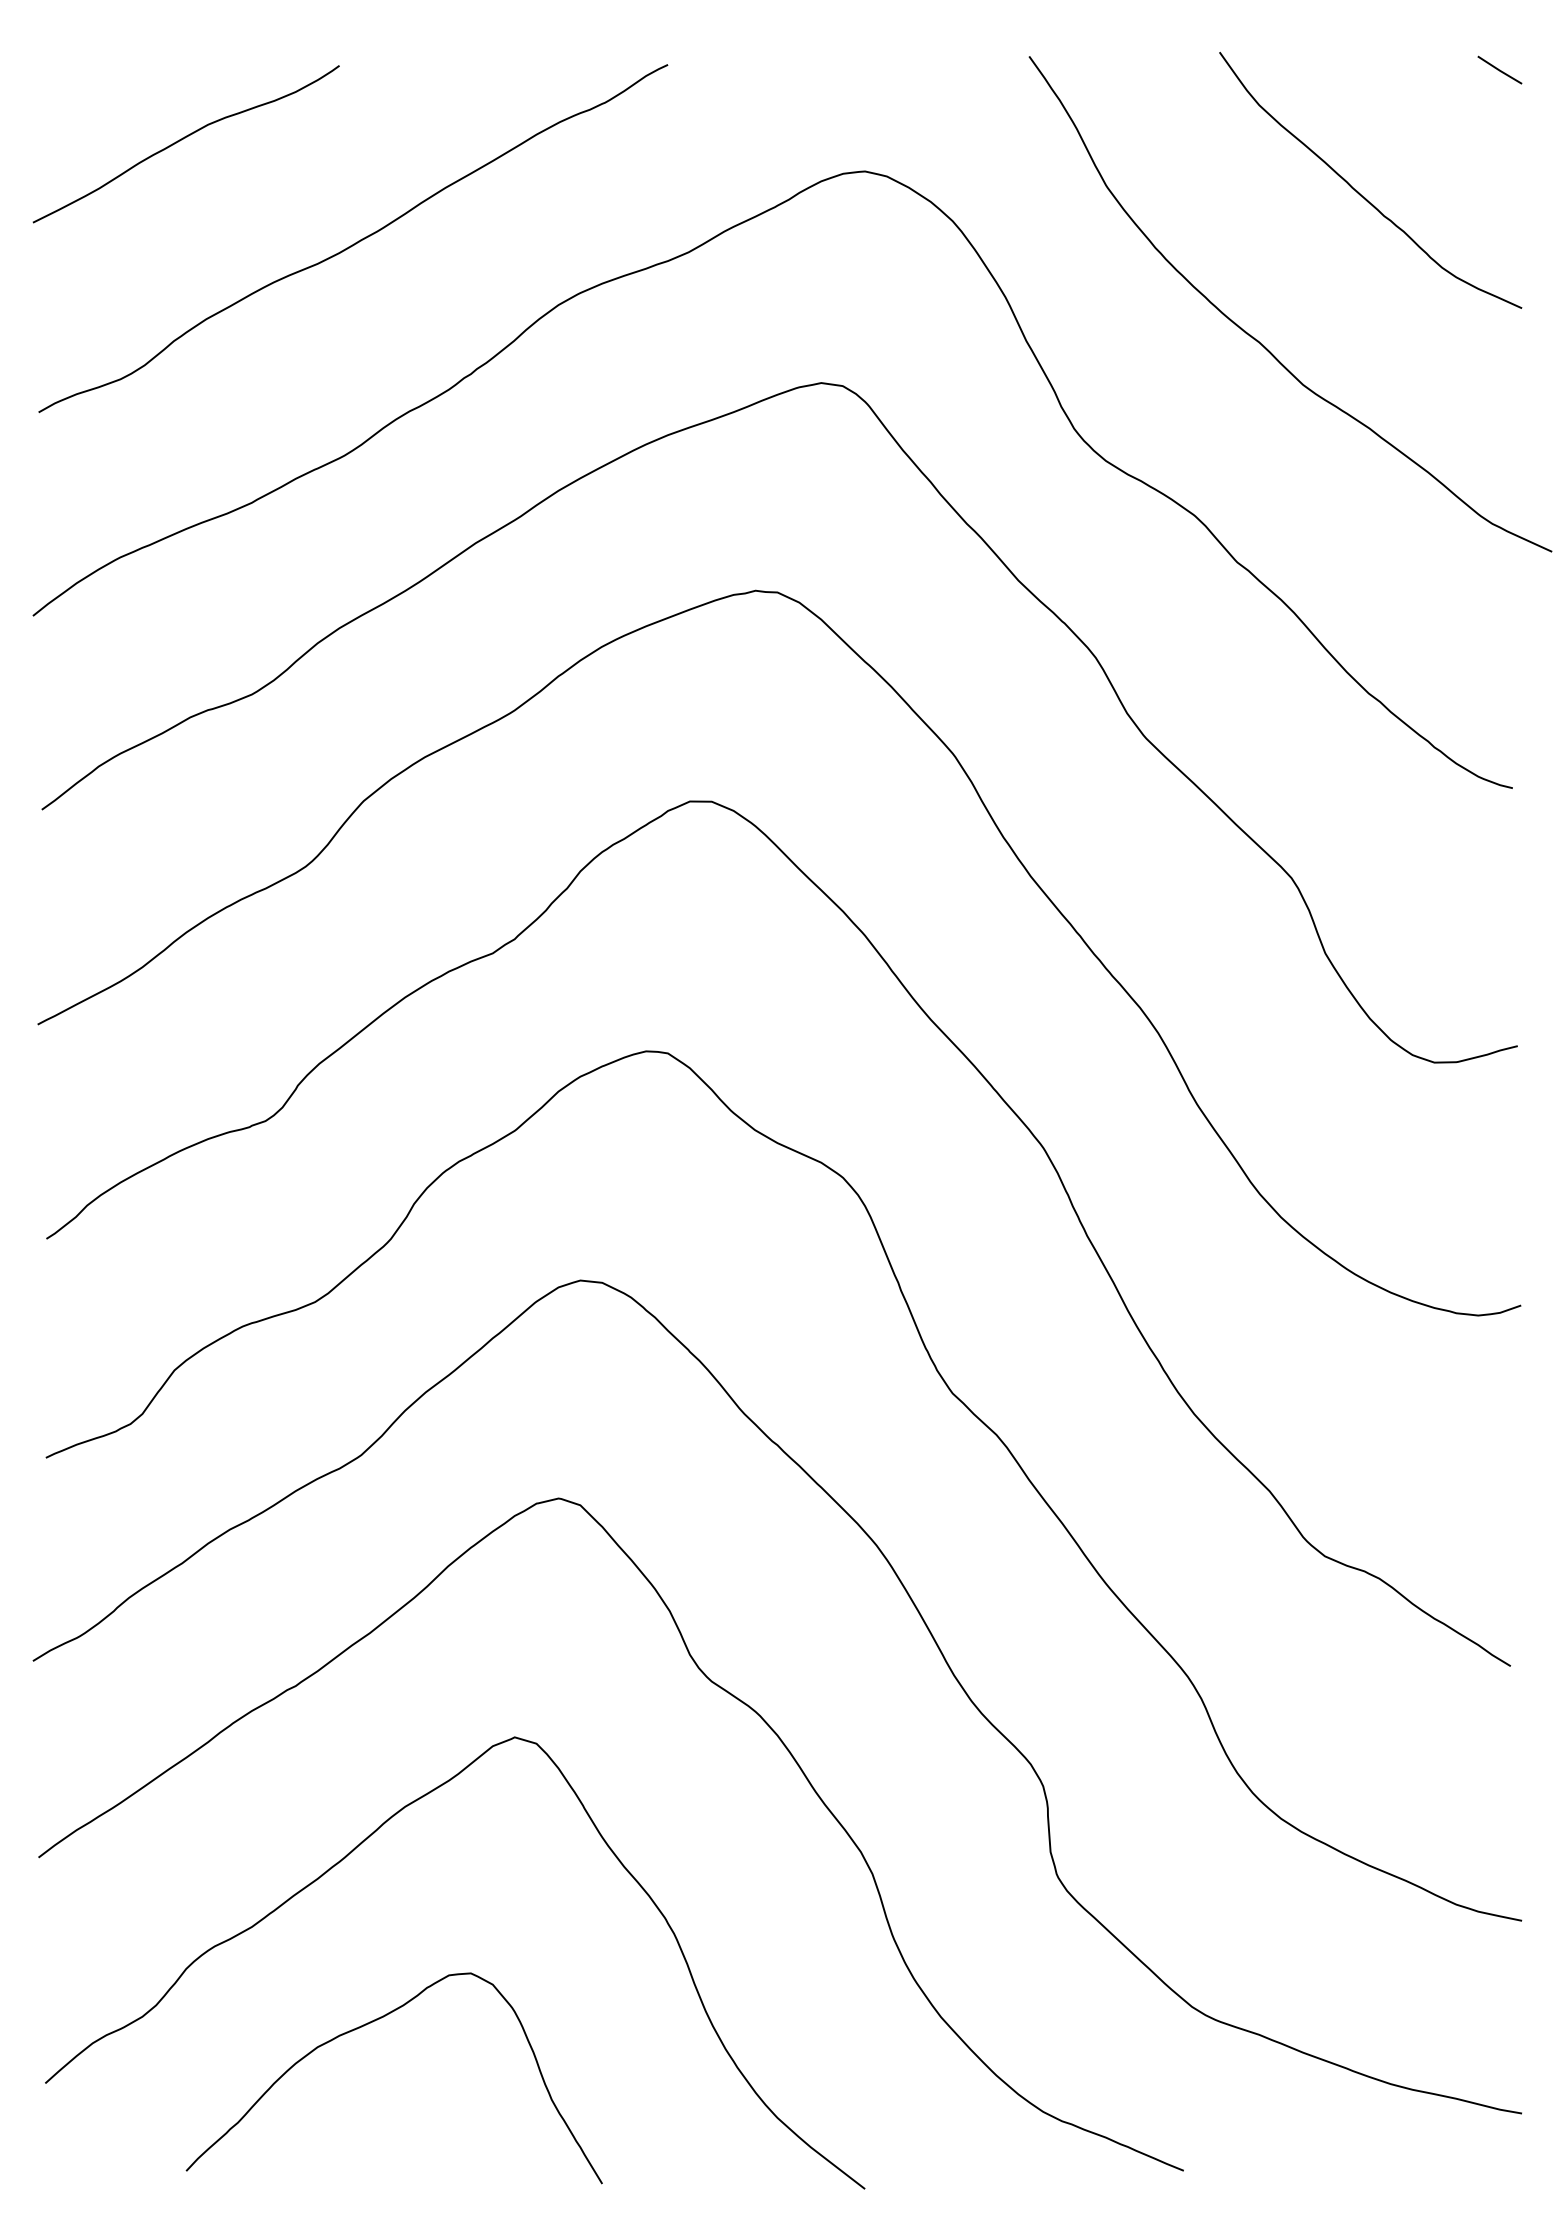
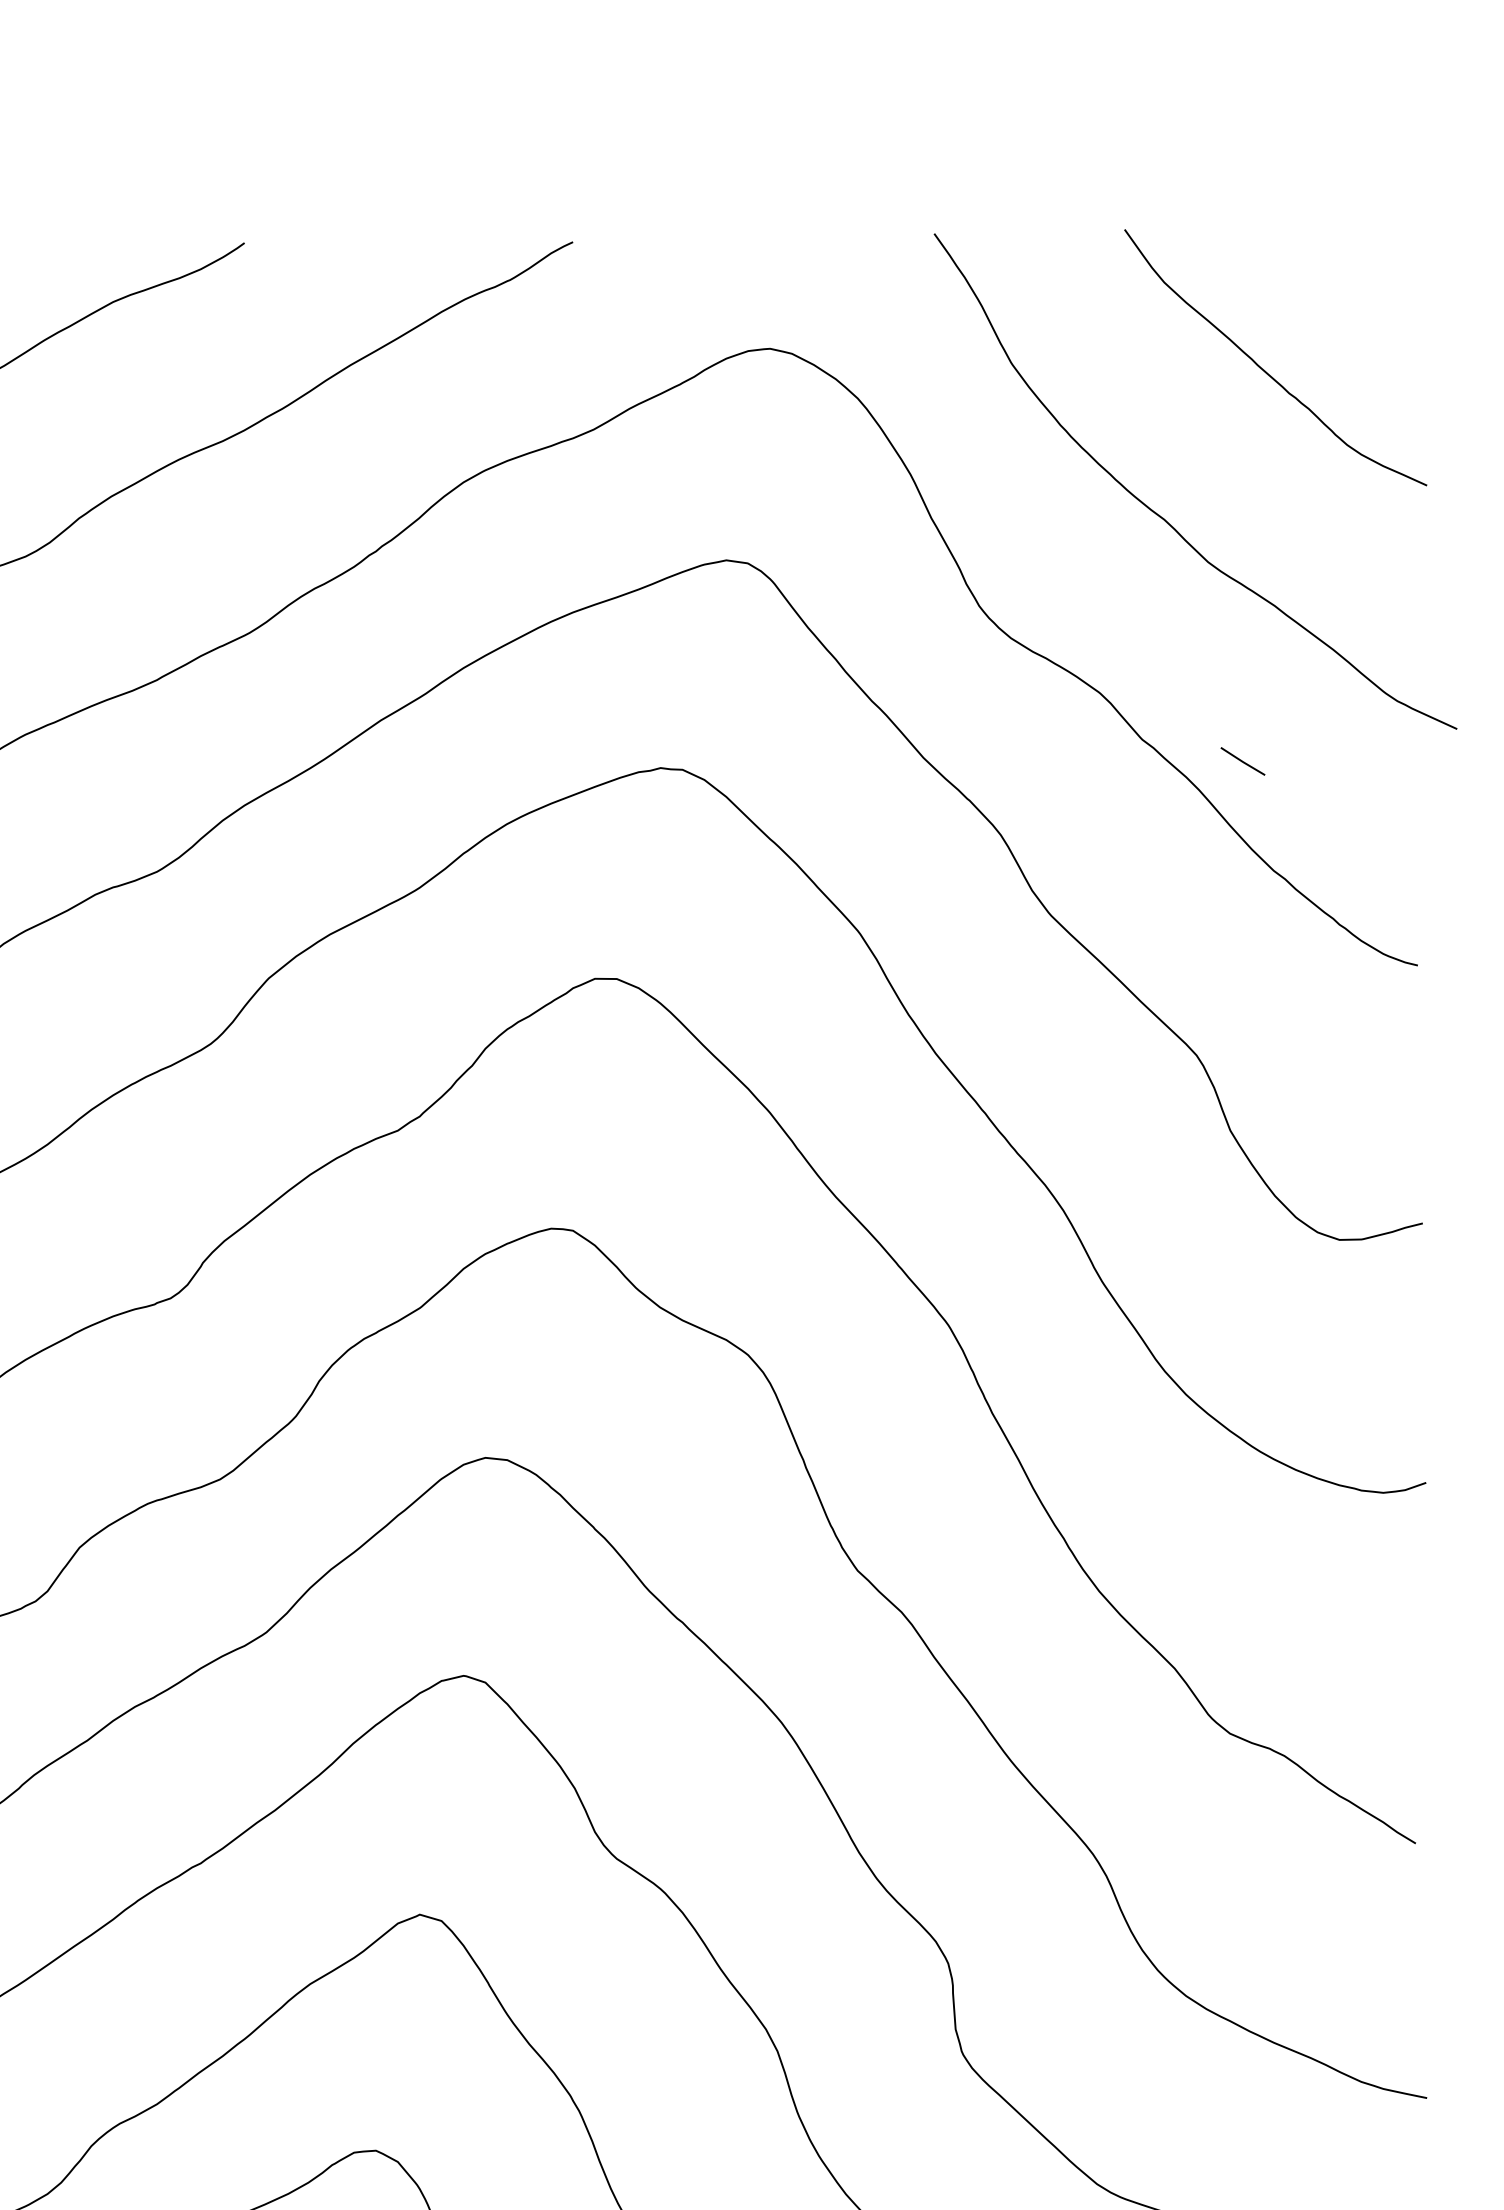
line: (1499, 69) -> (1242, 760), moved

